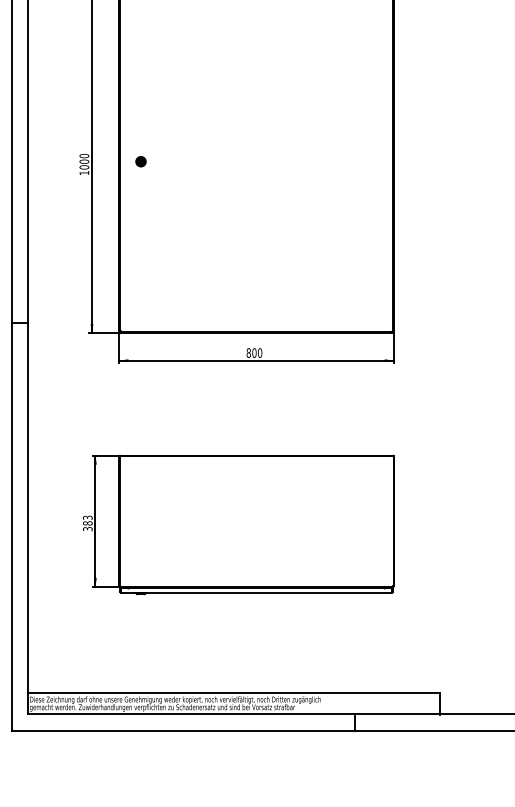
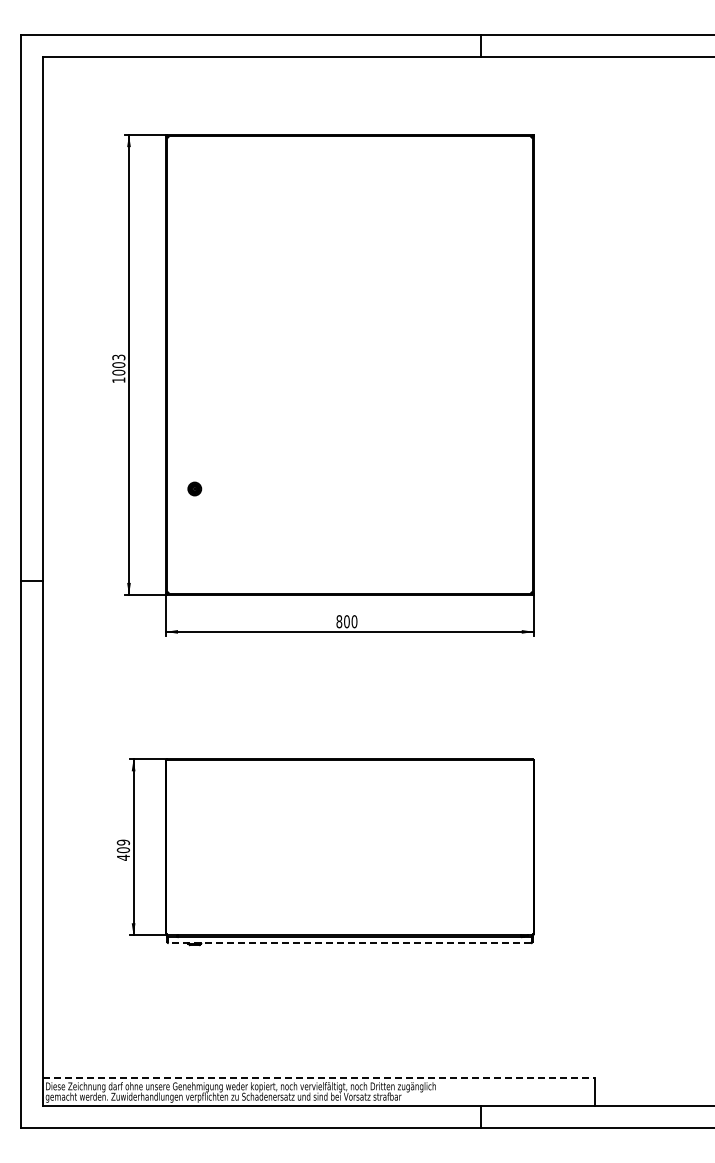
text: (84, 156) -> (118, 357), 1000 -> 1003
part: (140, 161) -> (194, 488), moved
text: (87, 522) -> (123, 849), 383 -> 409
line: (256, 593) -> (349, 943), solid -> dashed
line: (233, 693) -> (319, 1078), solid -> dashed

